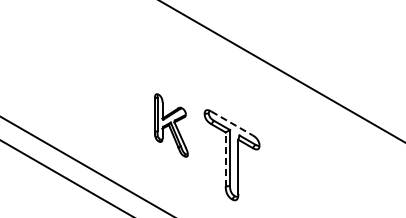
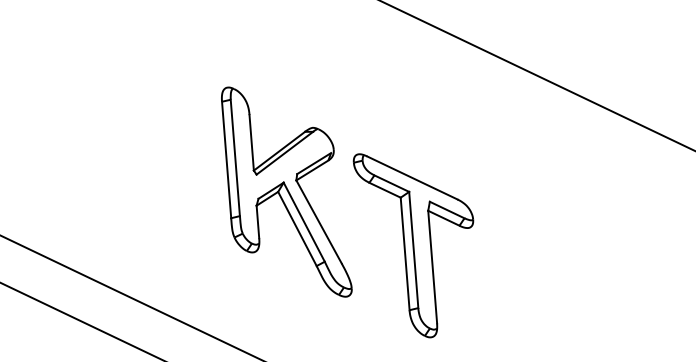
line: (232, 123) -> (413, 177), dashed -> solid
part: (171, 125) -> (286, 192), size x1.67
line: (225, 159) -> (404, 253), dashed -> solid

